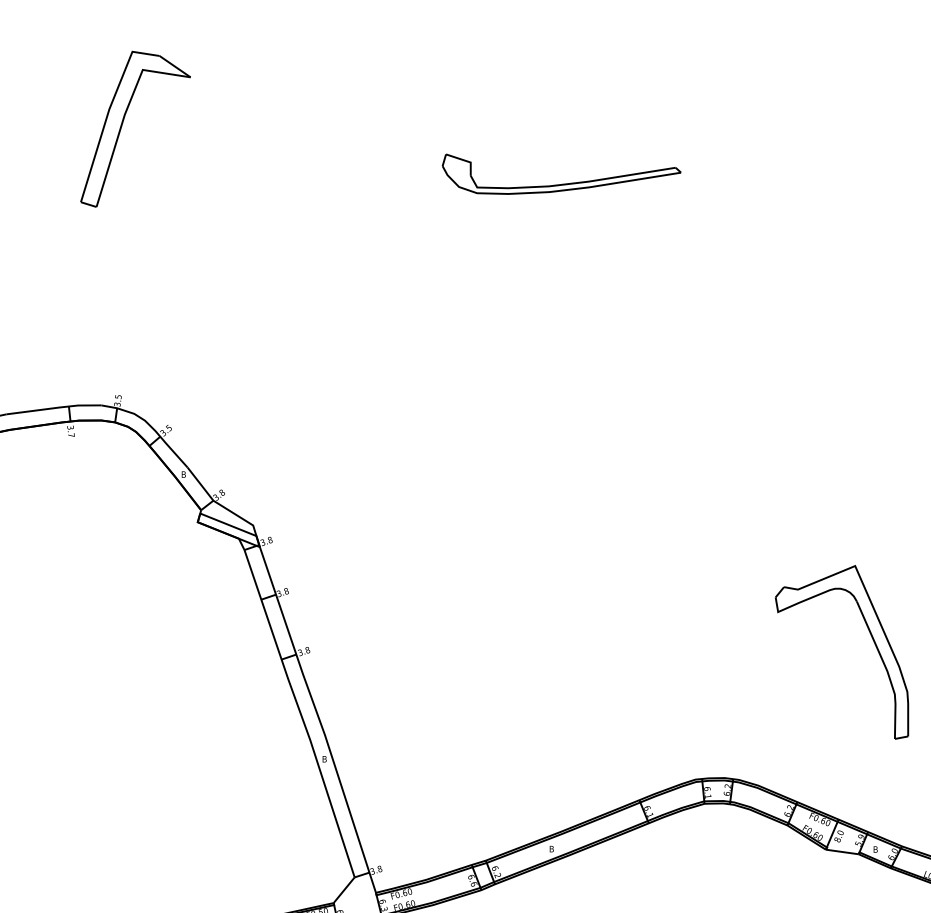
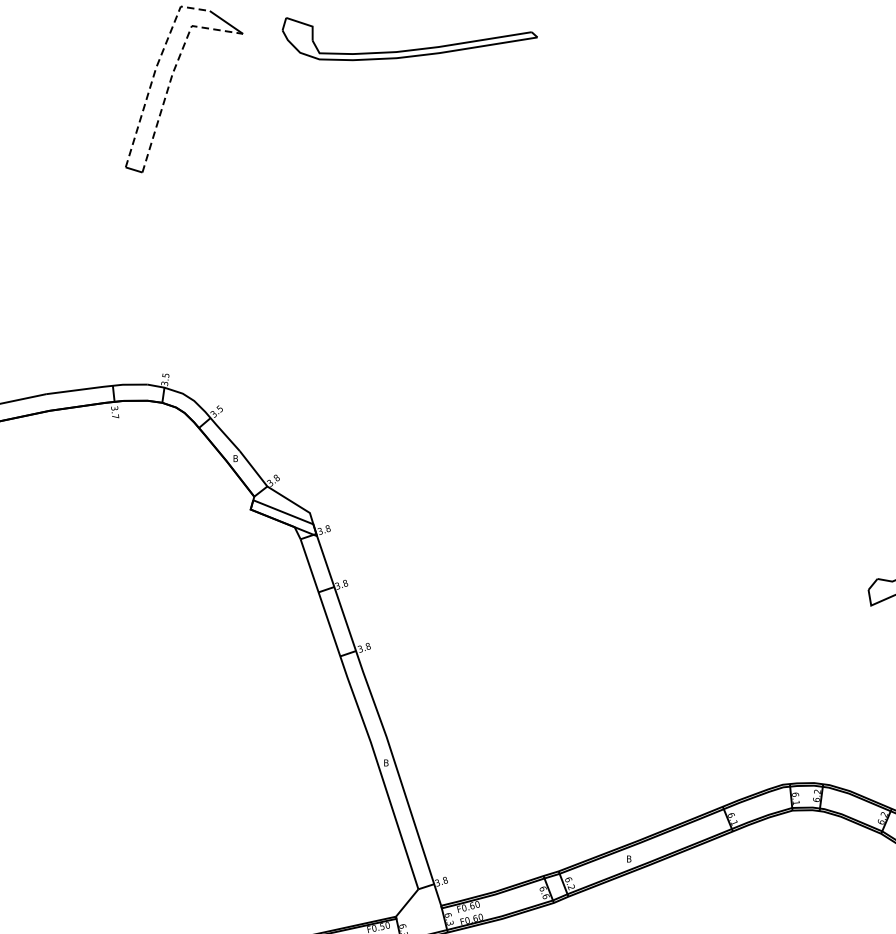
line: (108, 111) -> (155, 70), solid -> dashed
line: (125, 113) -> (173, 72), solid -> dashed
part: (562, 183) -> (410, 49), moved

